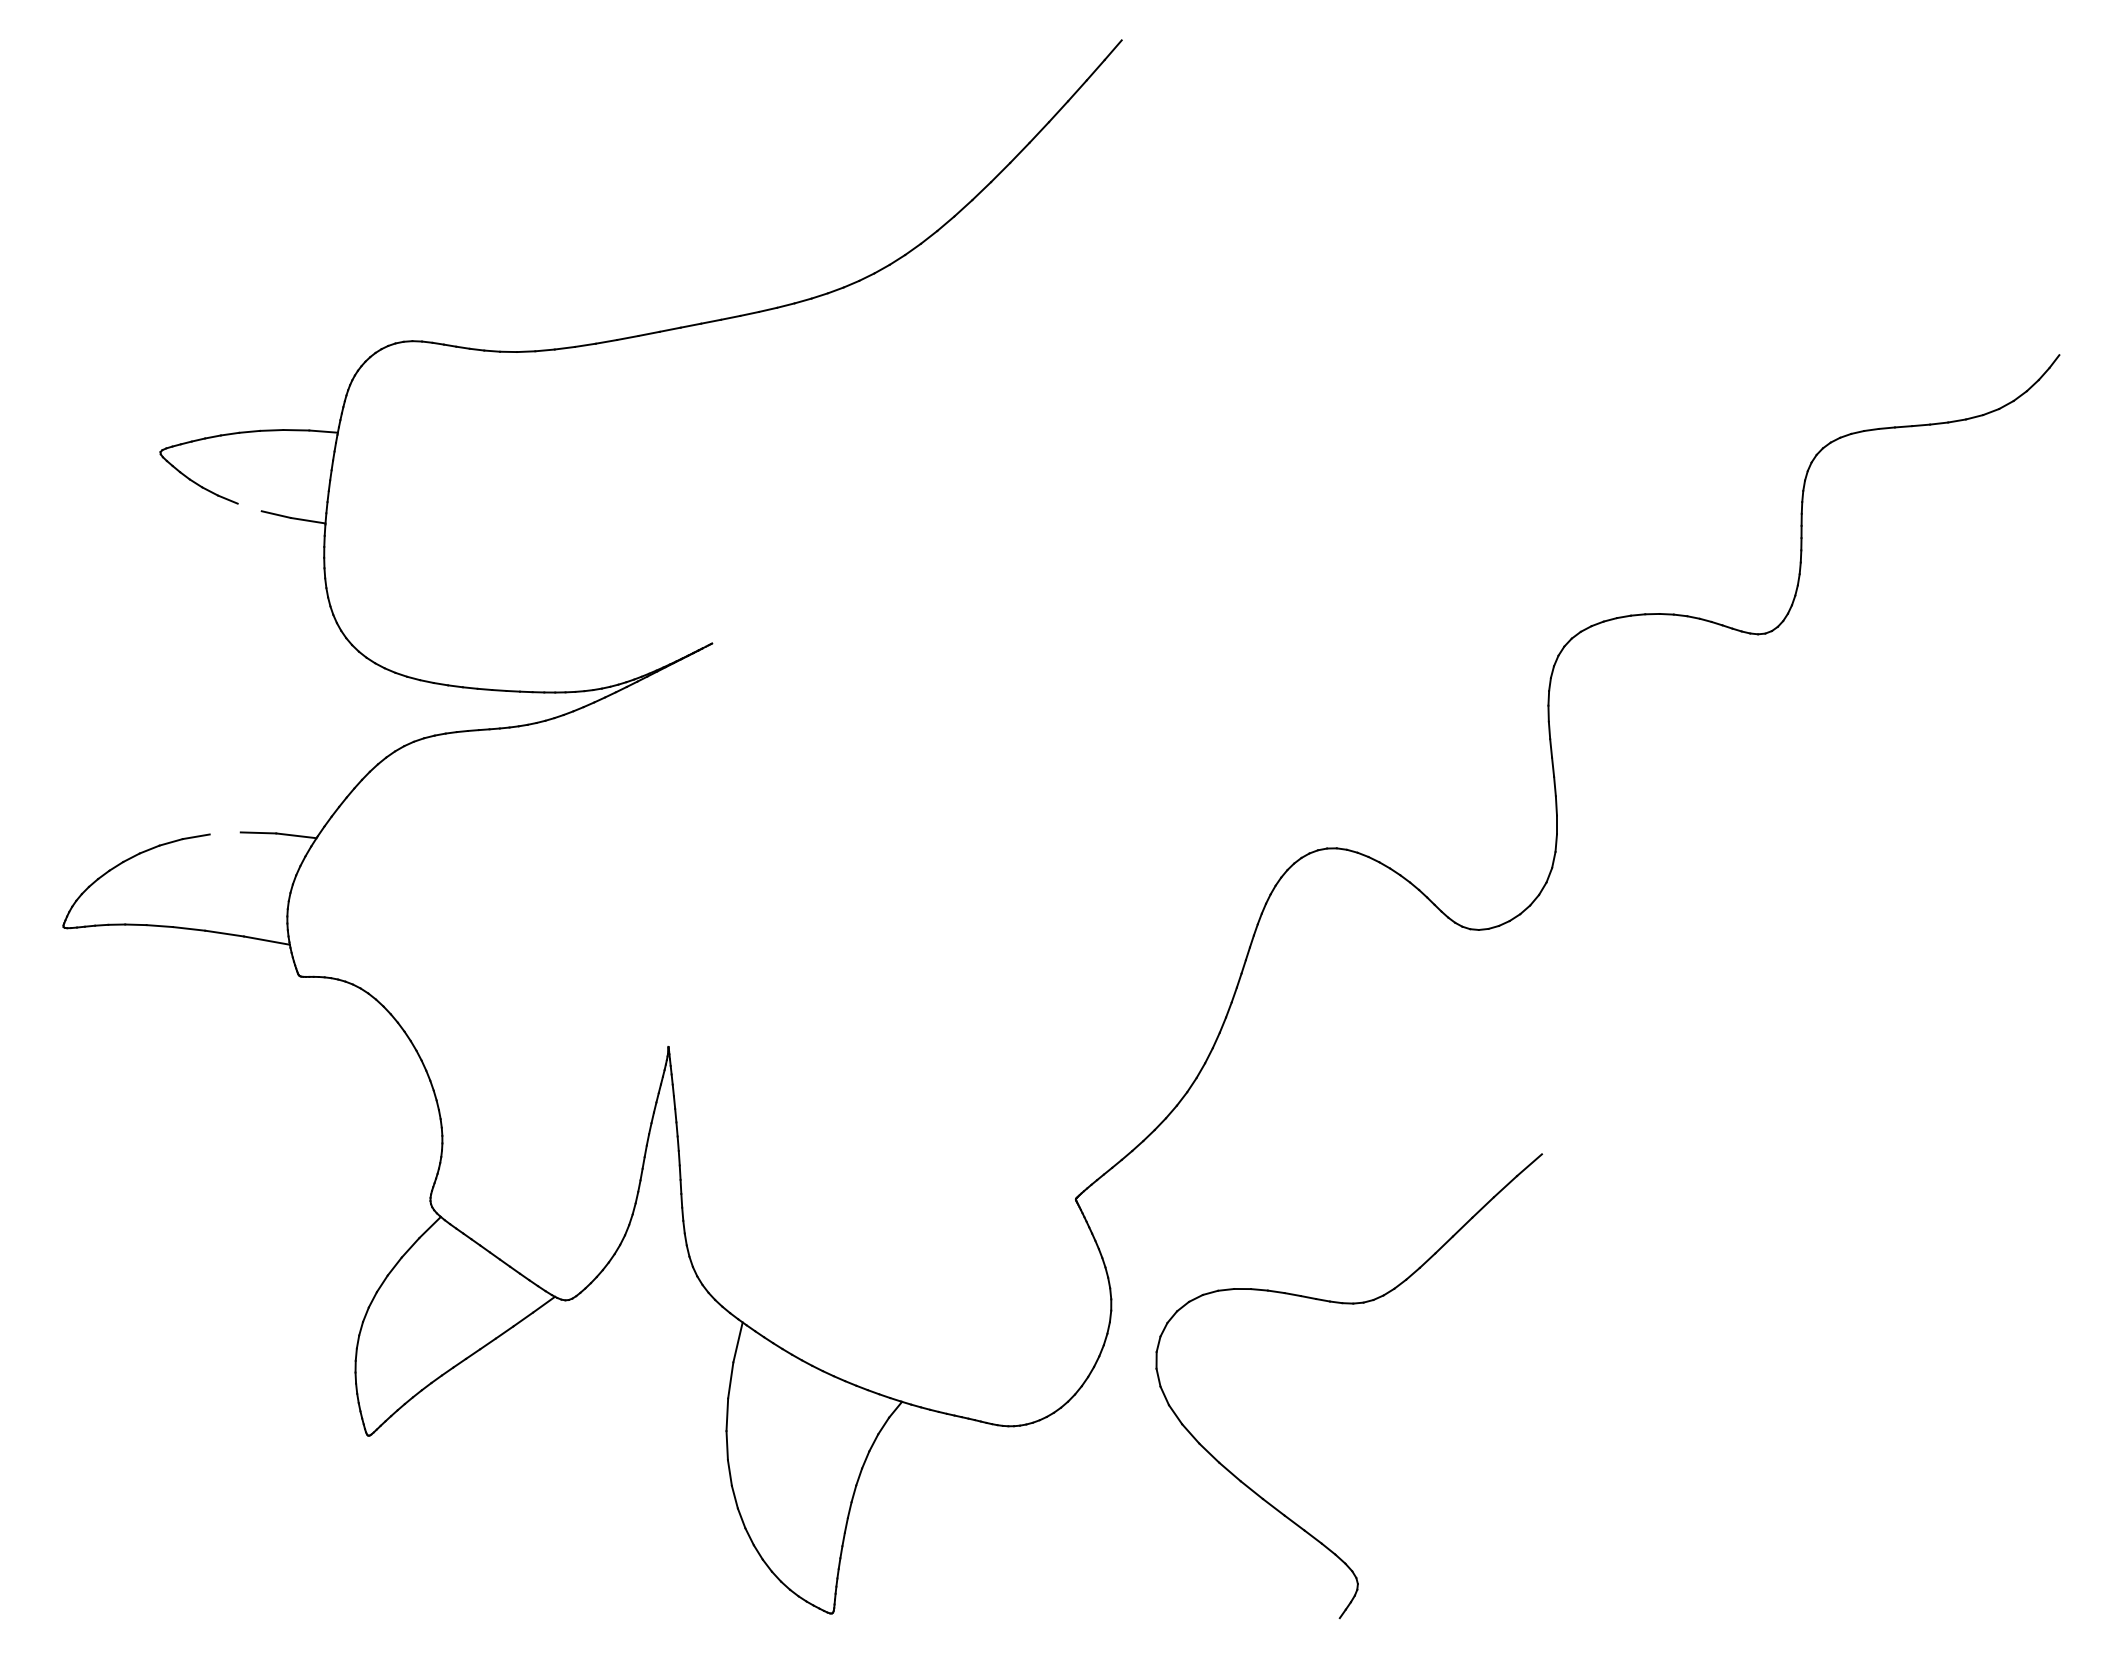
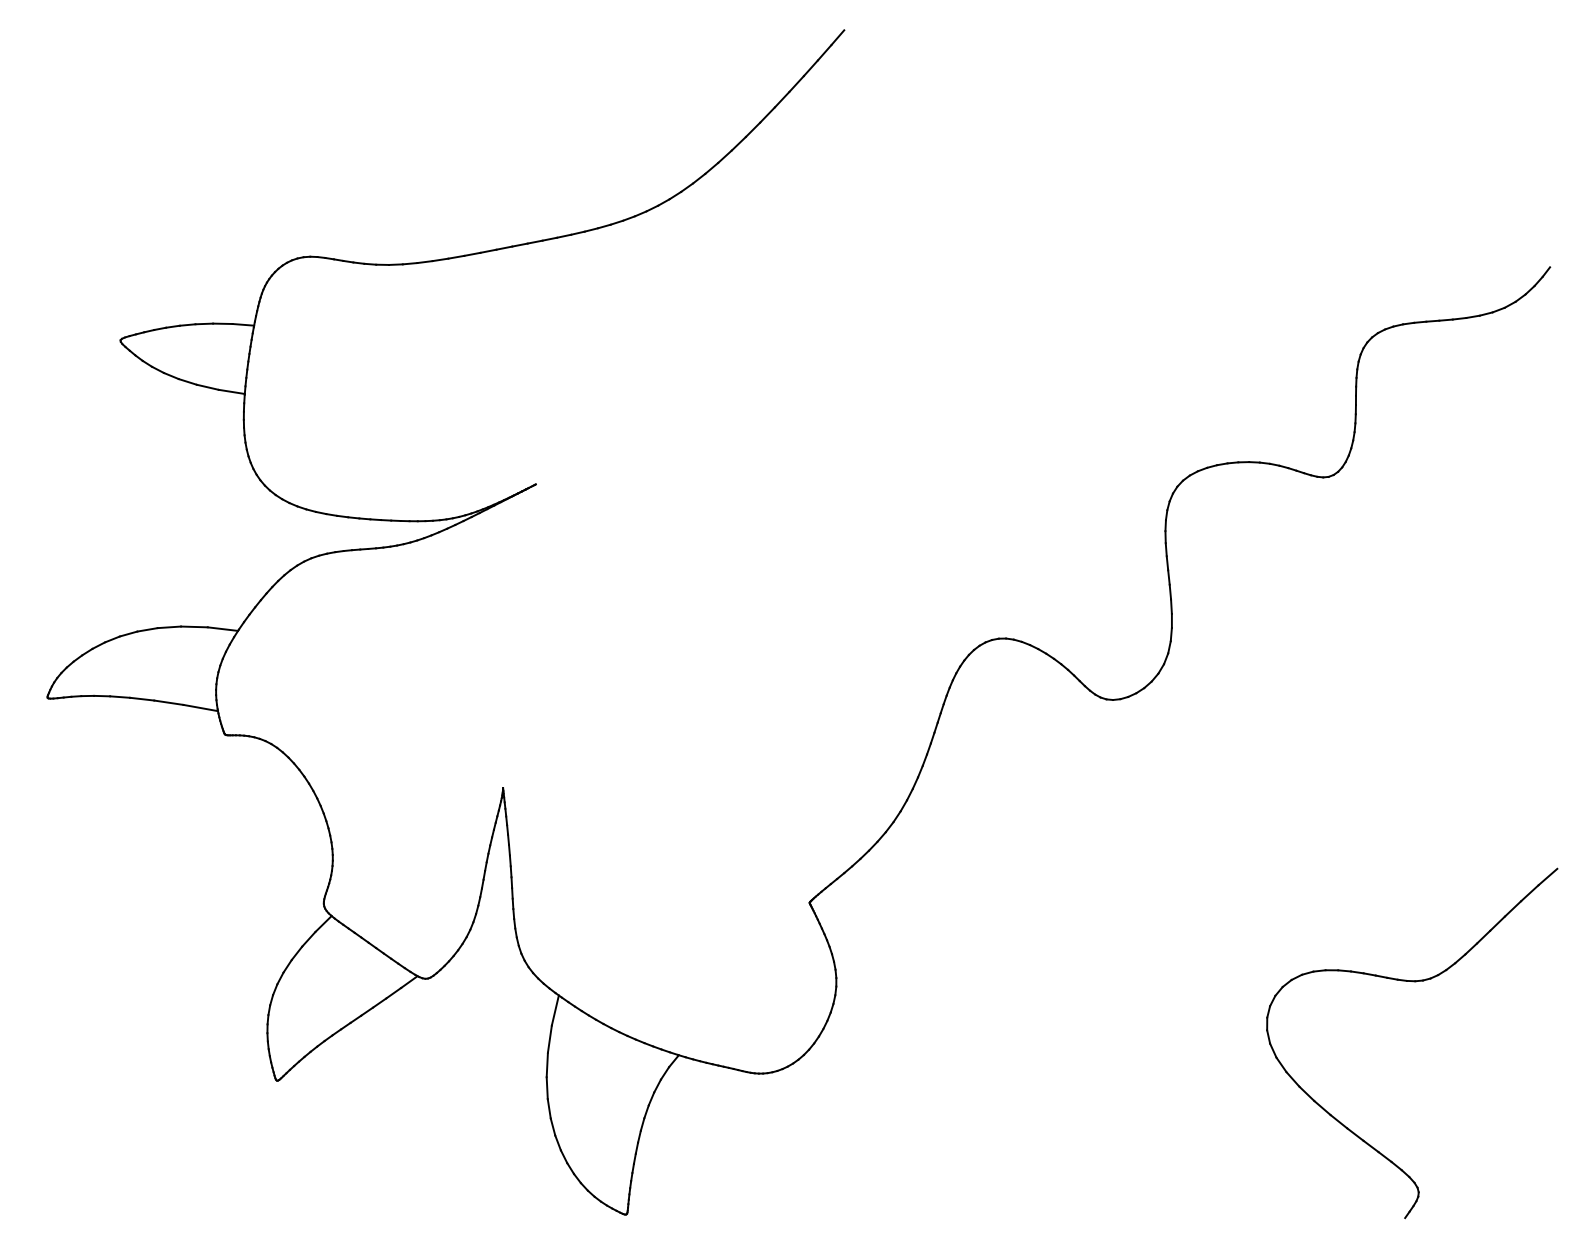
line: (249, 507) -> (187, 381), added
line: (224, 833) -> (168, 627), added
part: (1349, 1304) -> (1412, 981), moved

